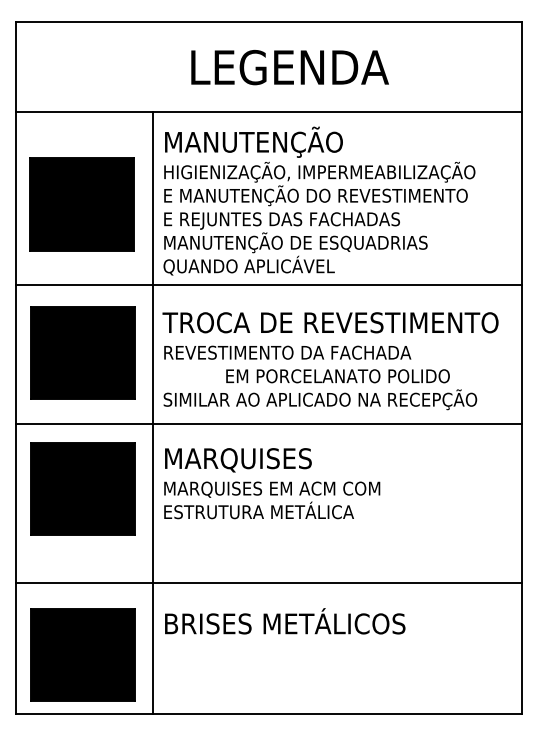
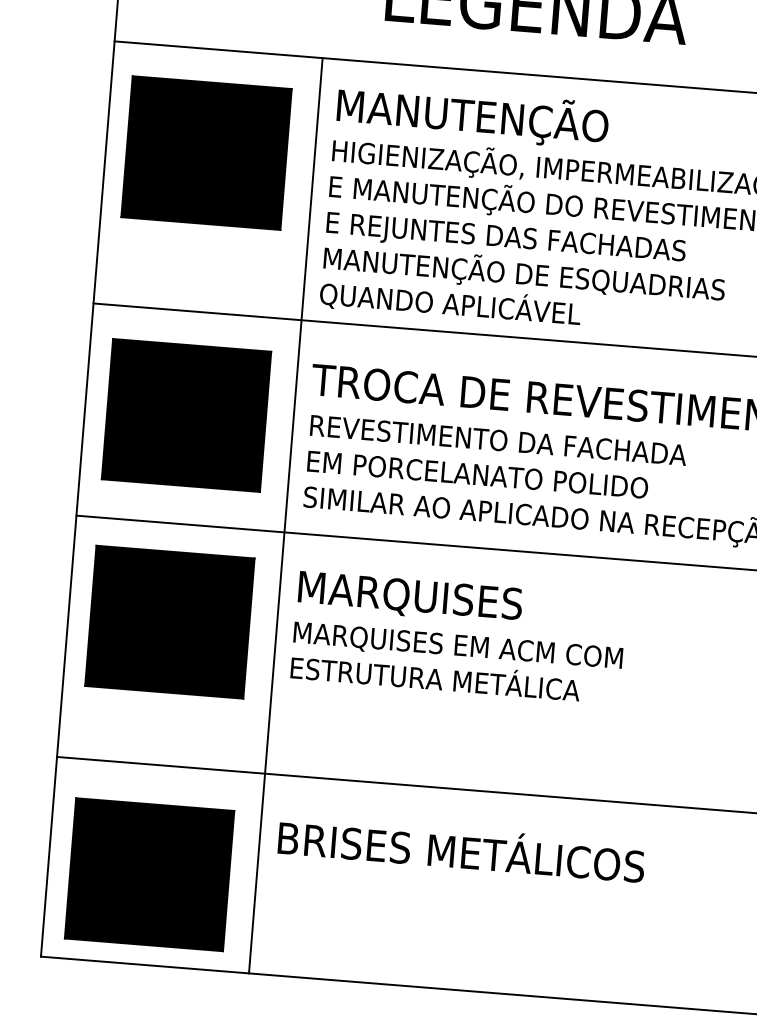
part: (81, 204) -> (205, 153), moved
text: (337, 376) -> (477, 475), moved

